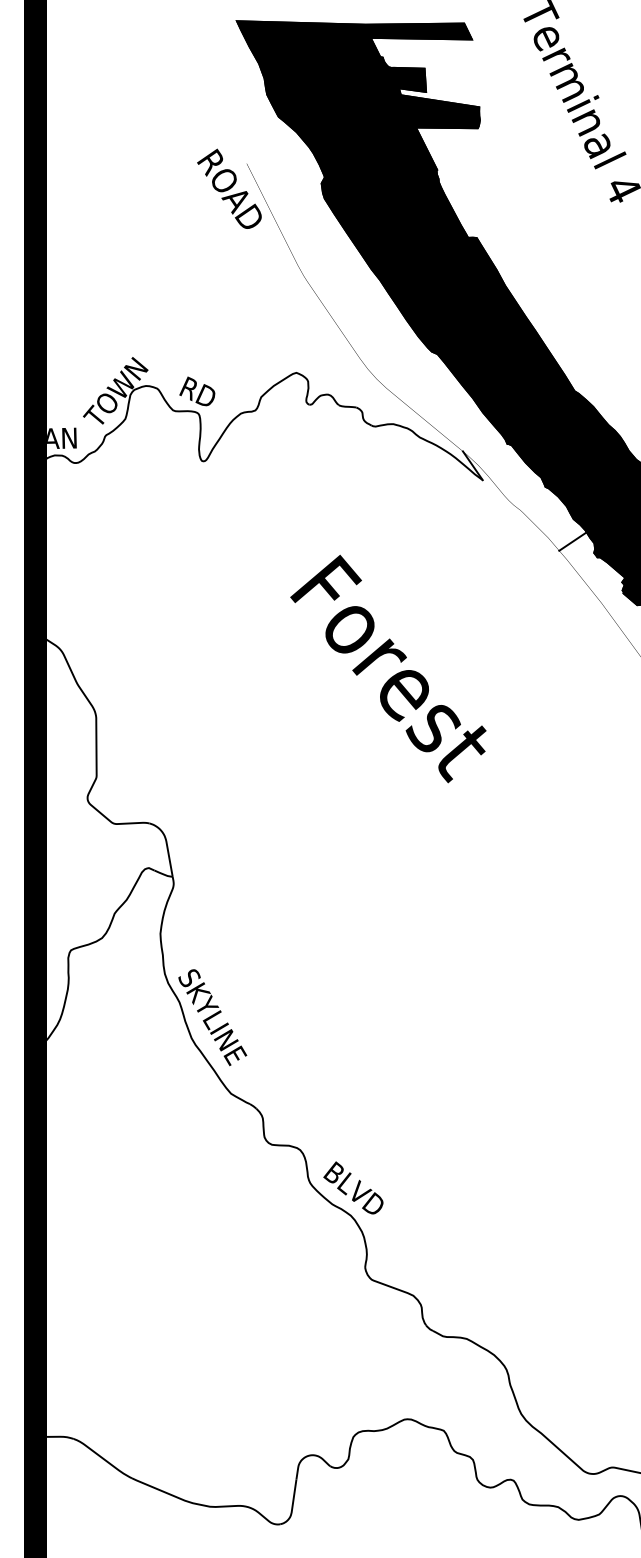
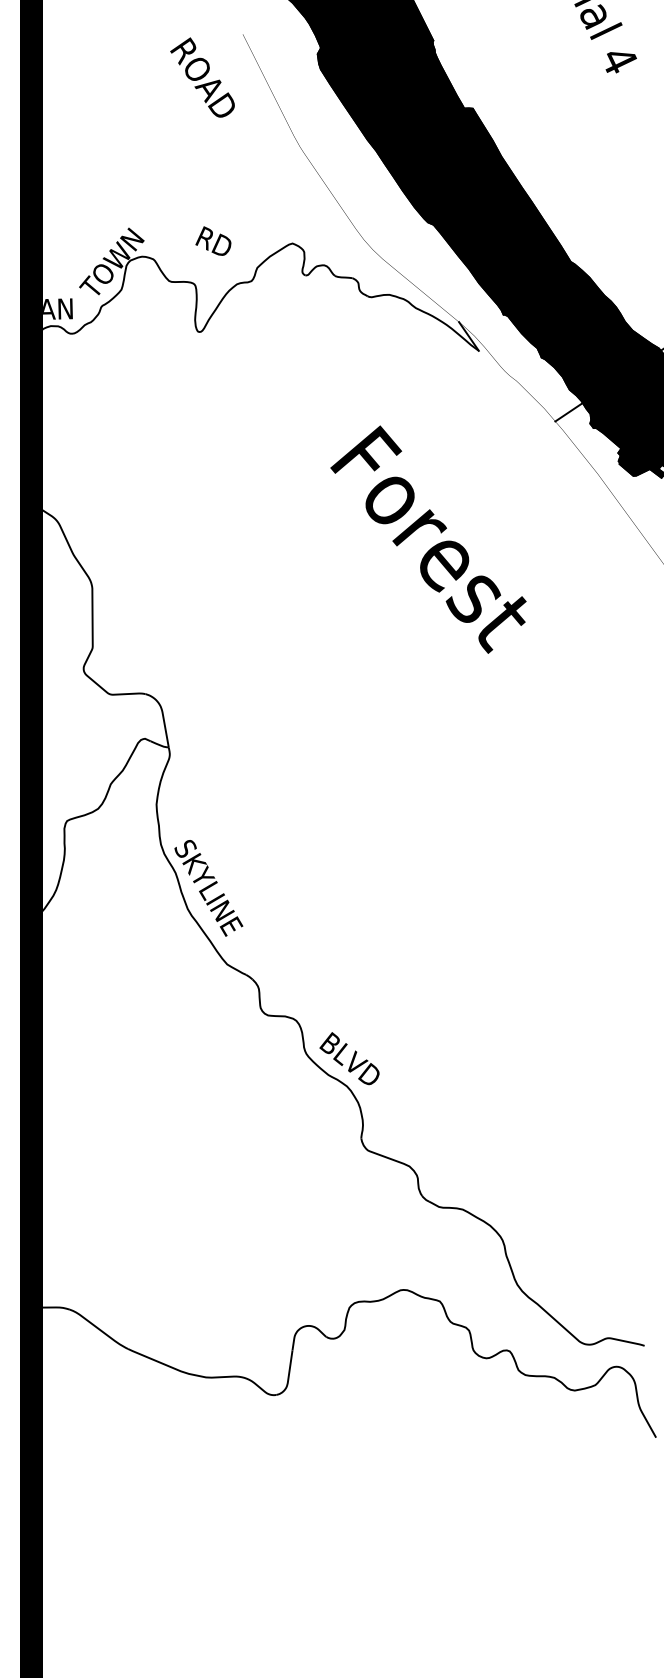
text: (229, 188) -> (202, 77), moved
text: (197, 390) -> (213, 240), moved
text: (388, 668) -> (428, 539), moved

